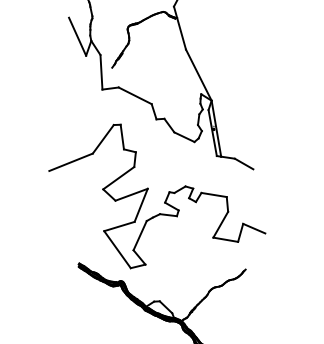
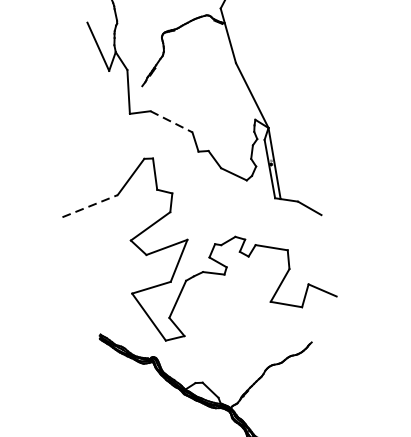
line: (135, 96) -> (171, 122), solid -> dashed
line: (71, 162) -> (90, 206), solid -> dashed

